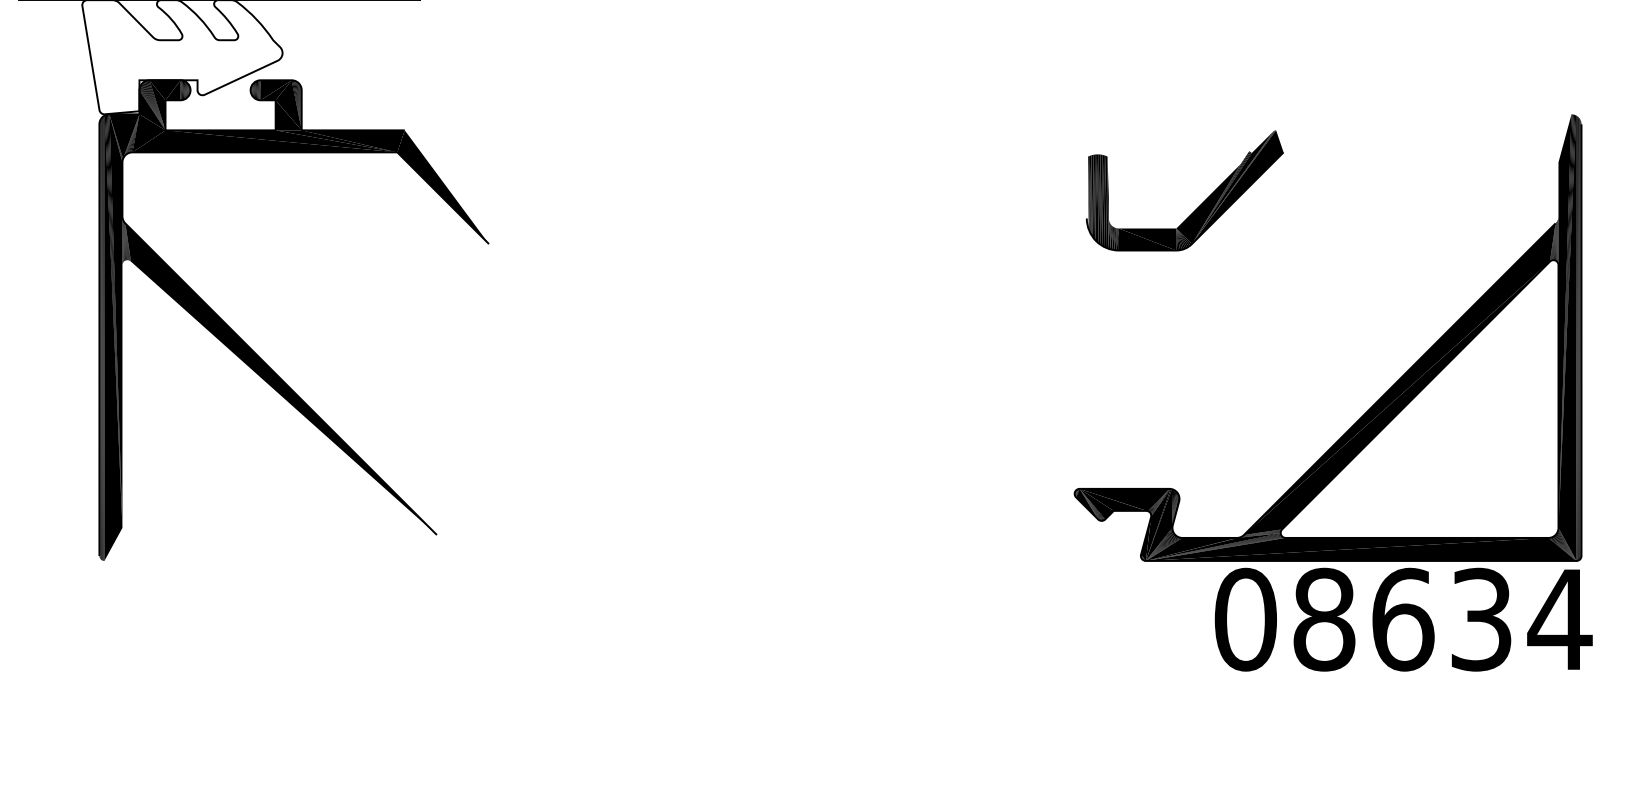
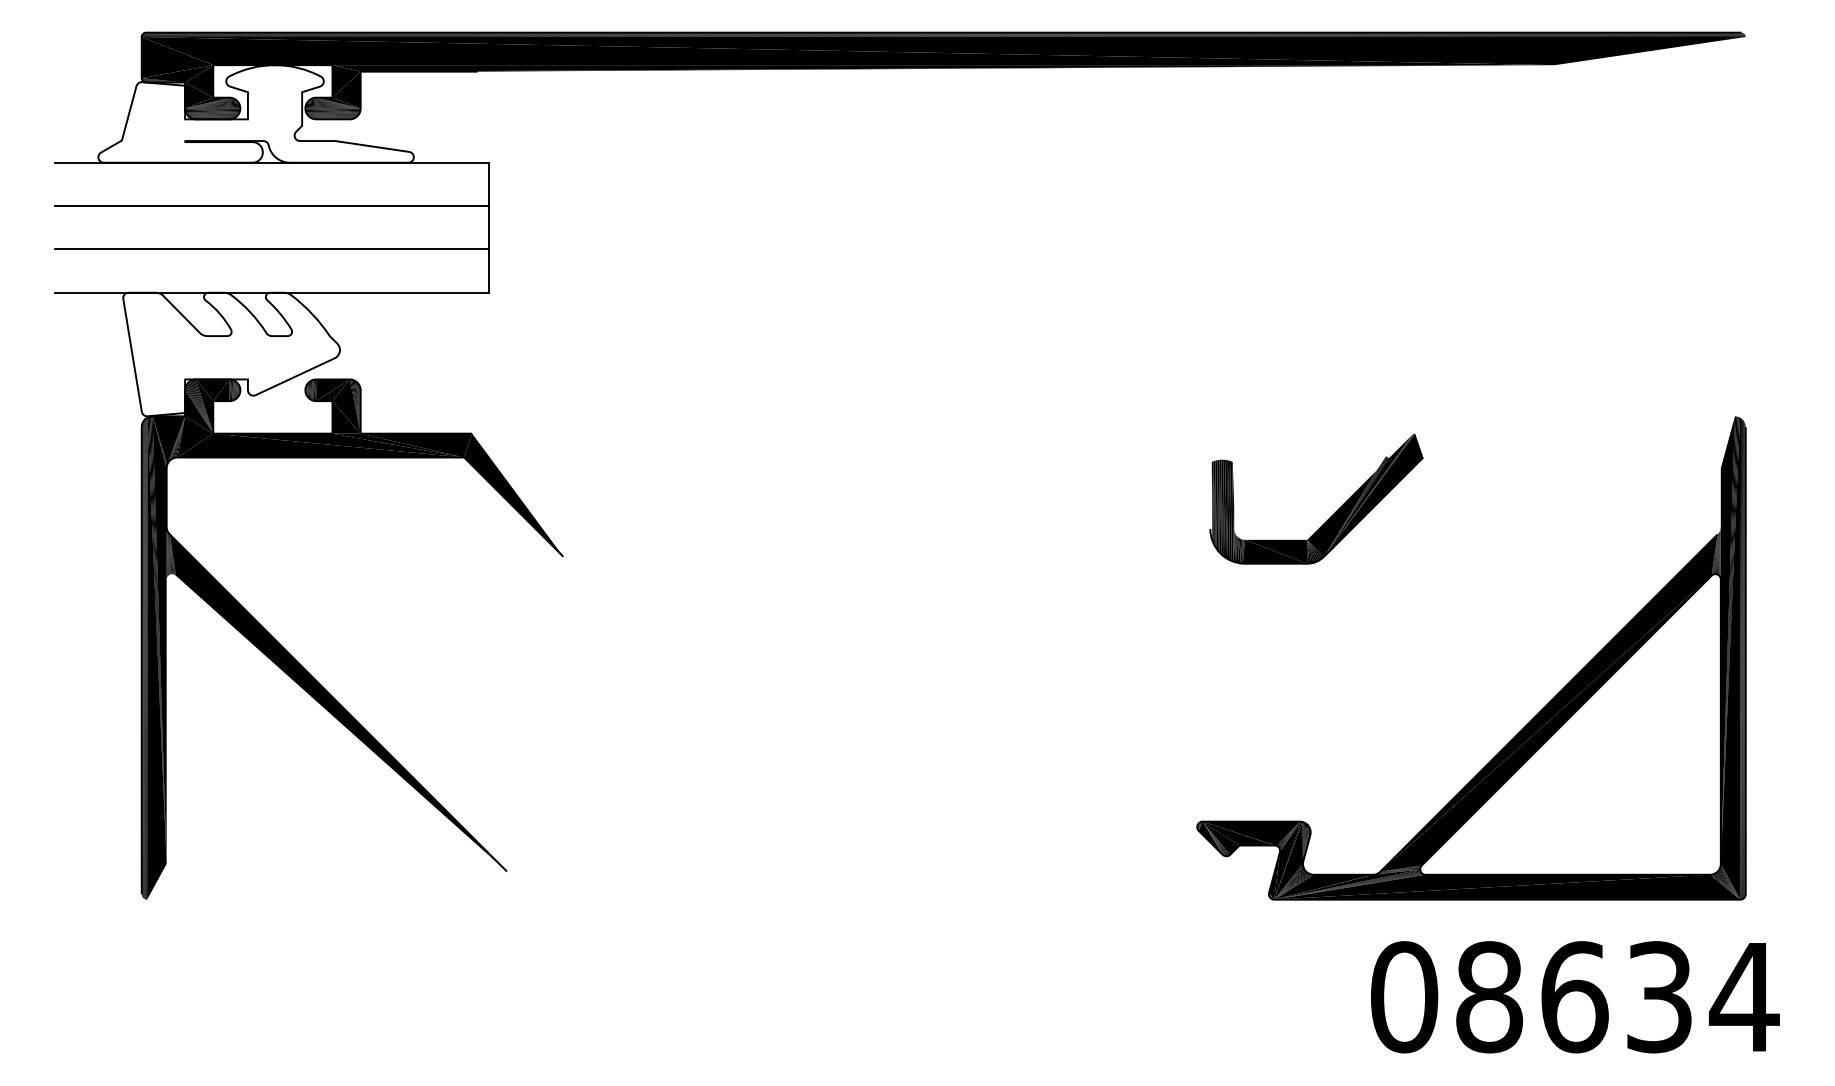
text: (1403, 619) -> (1575, 997), moved

